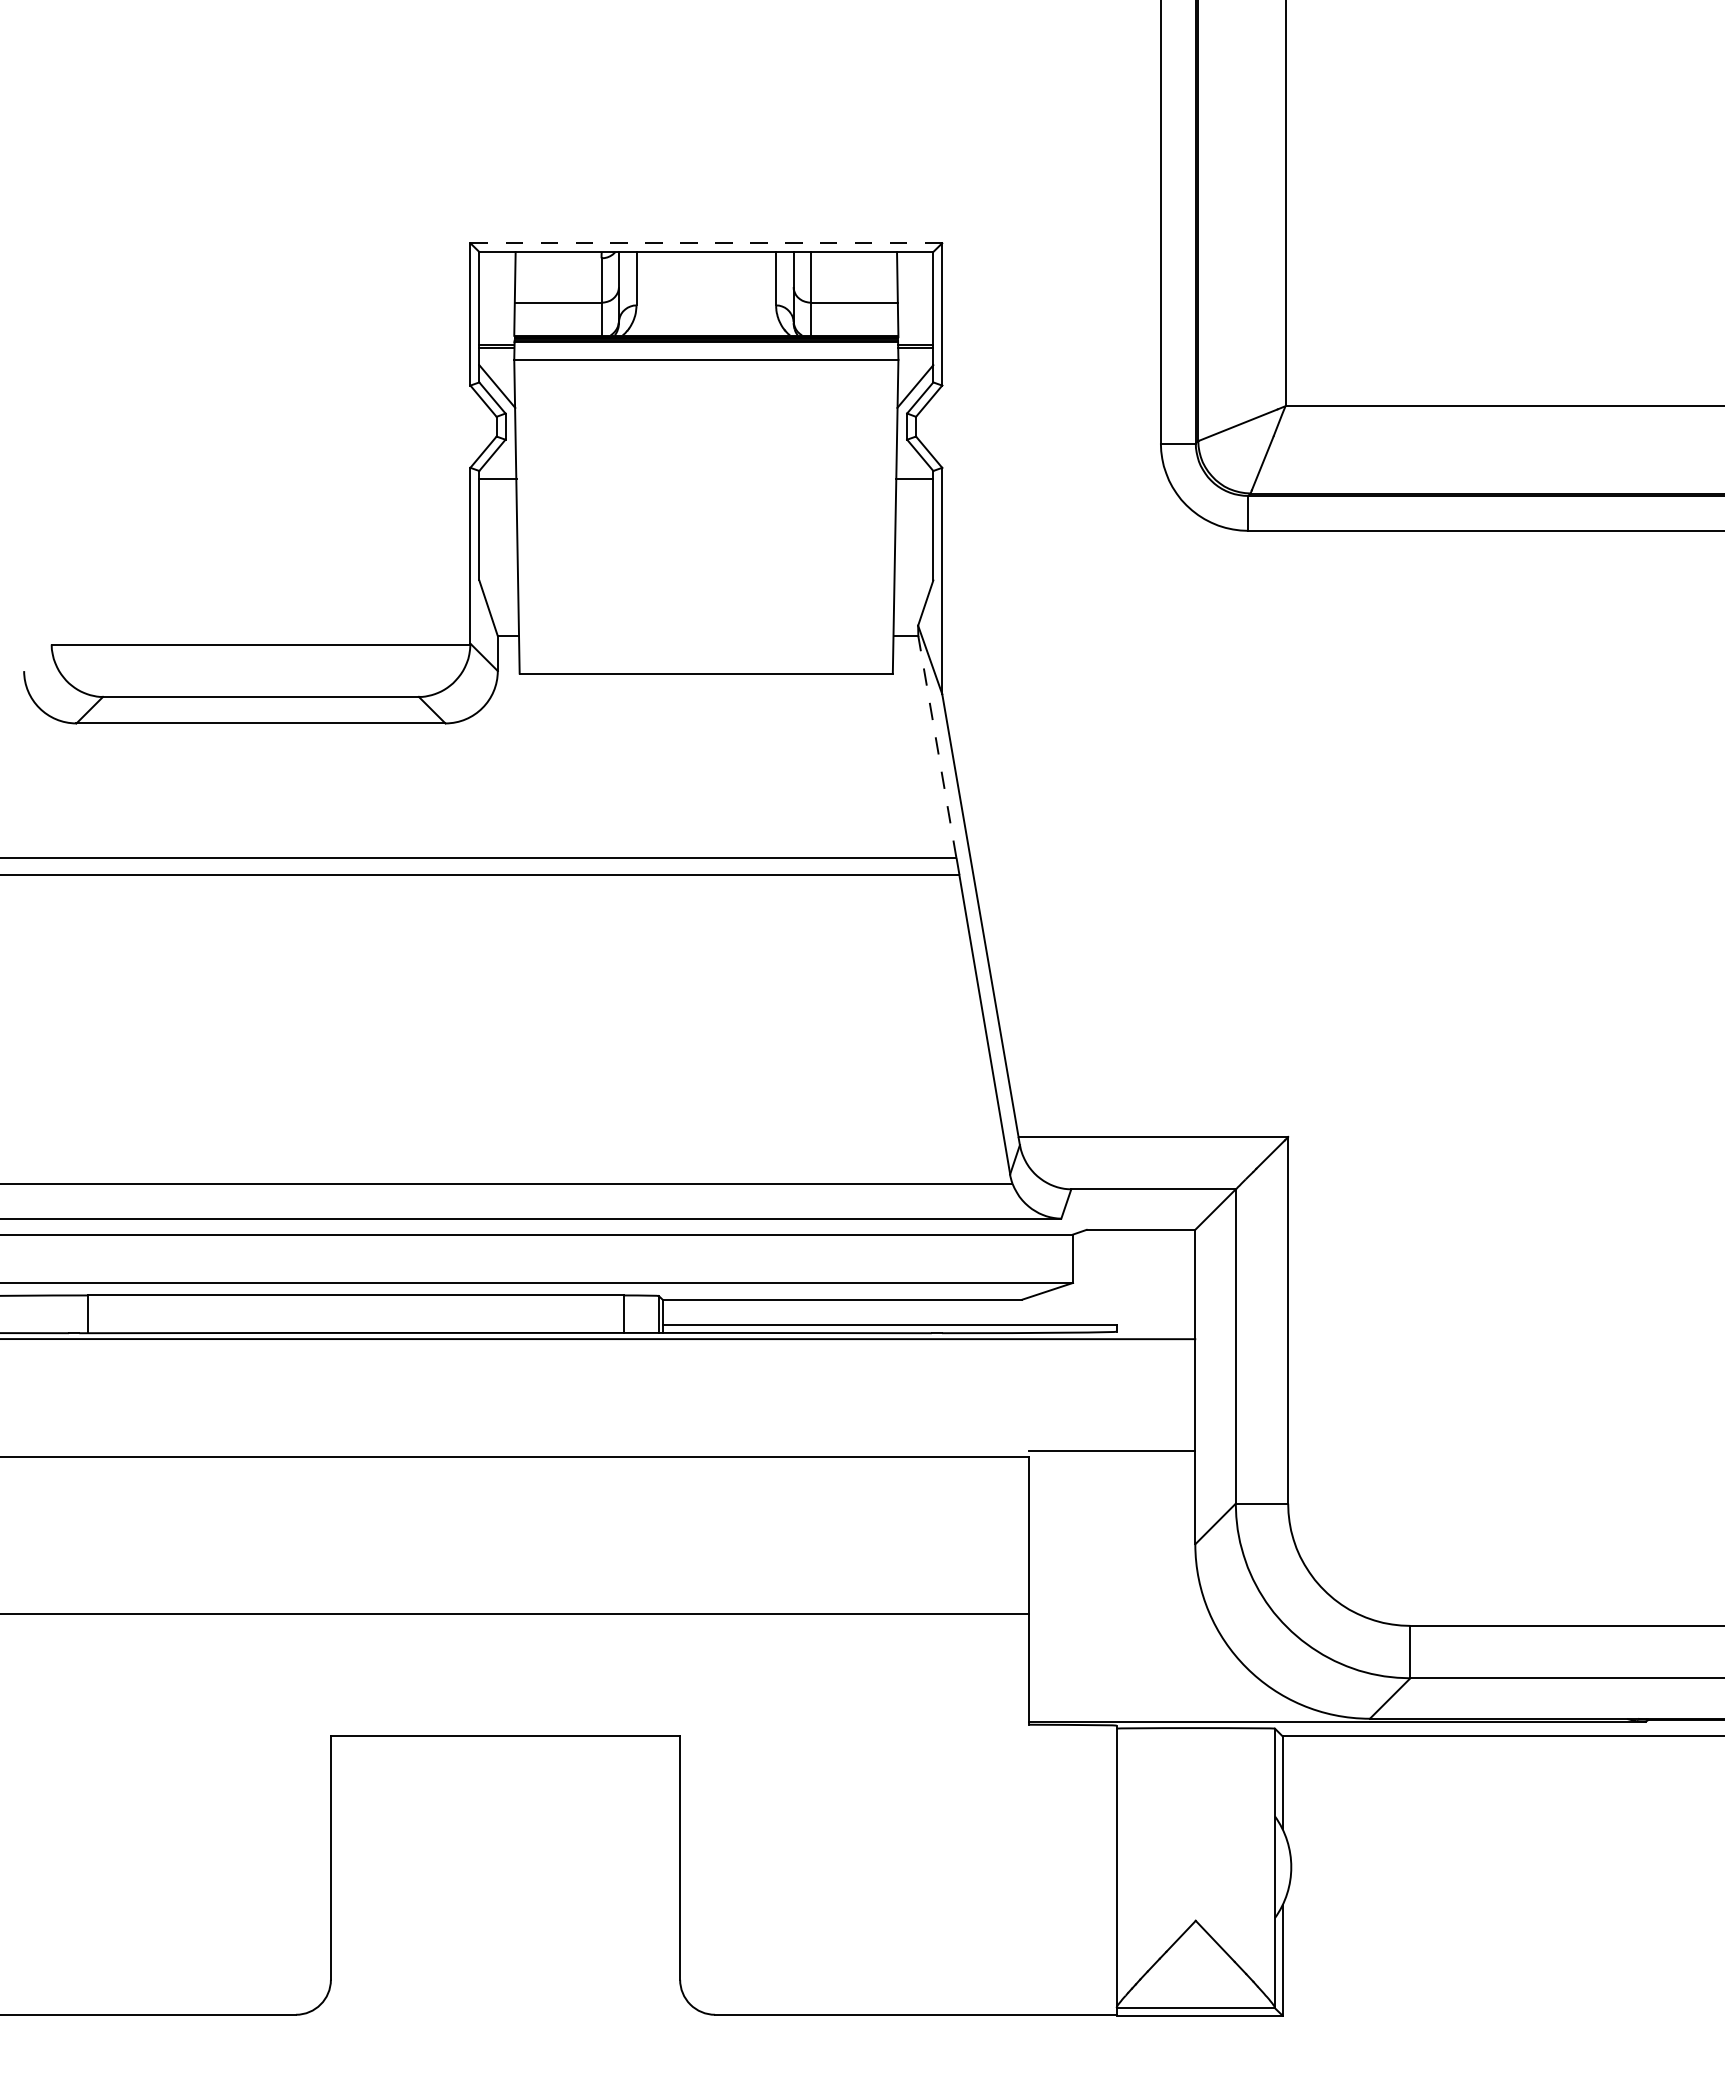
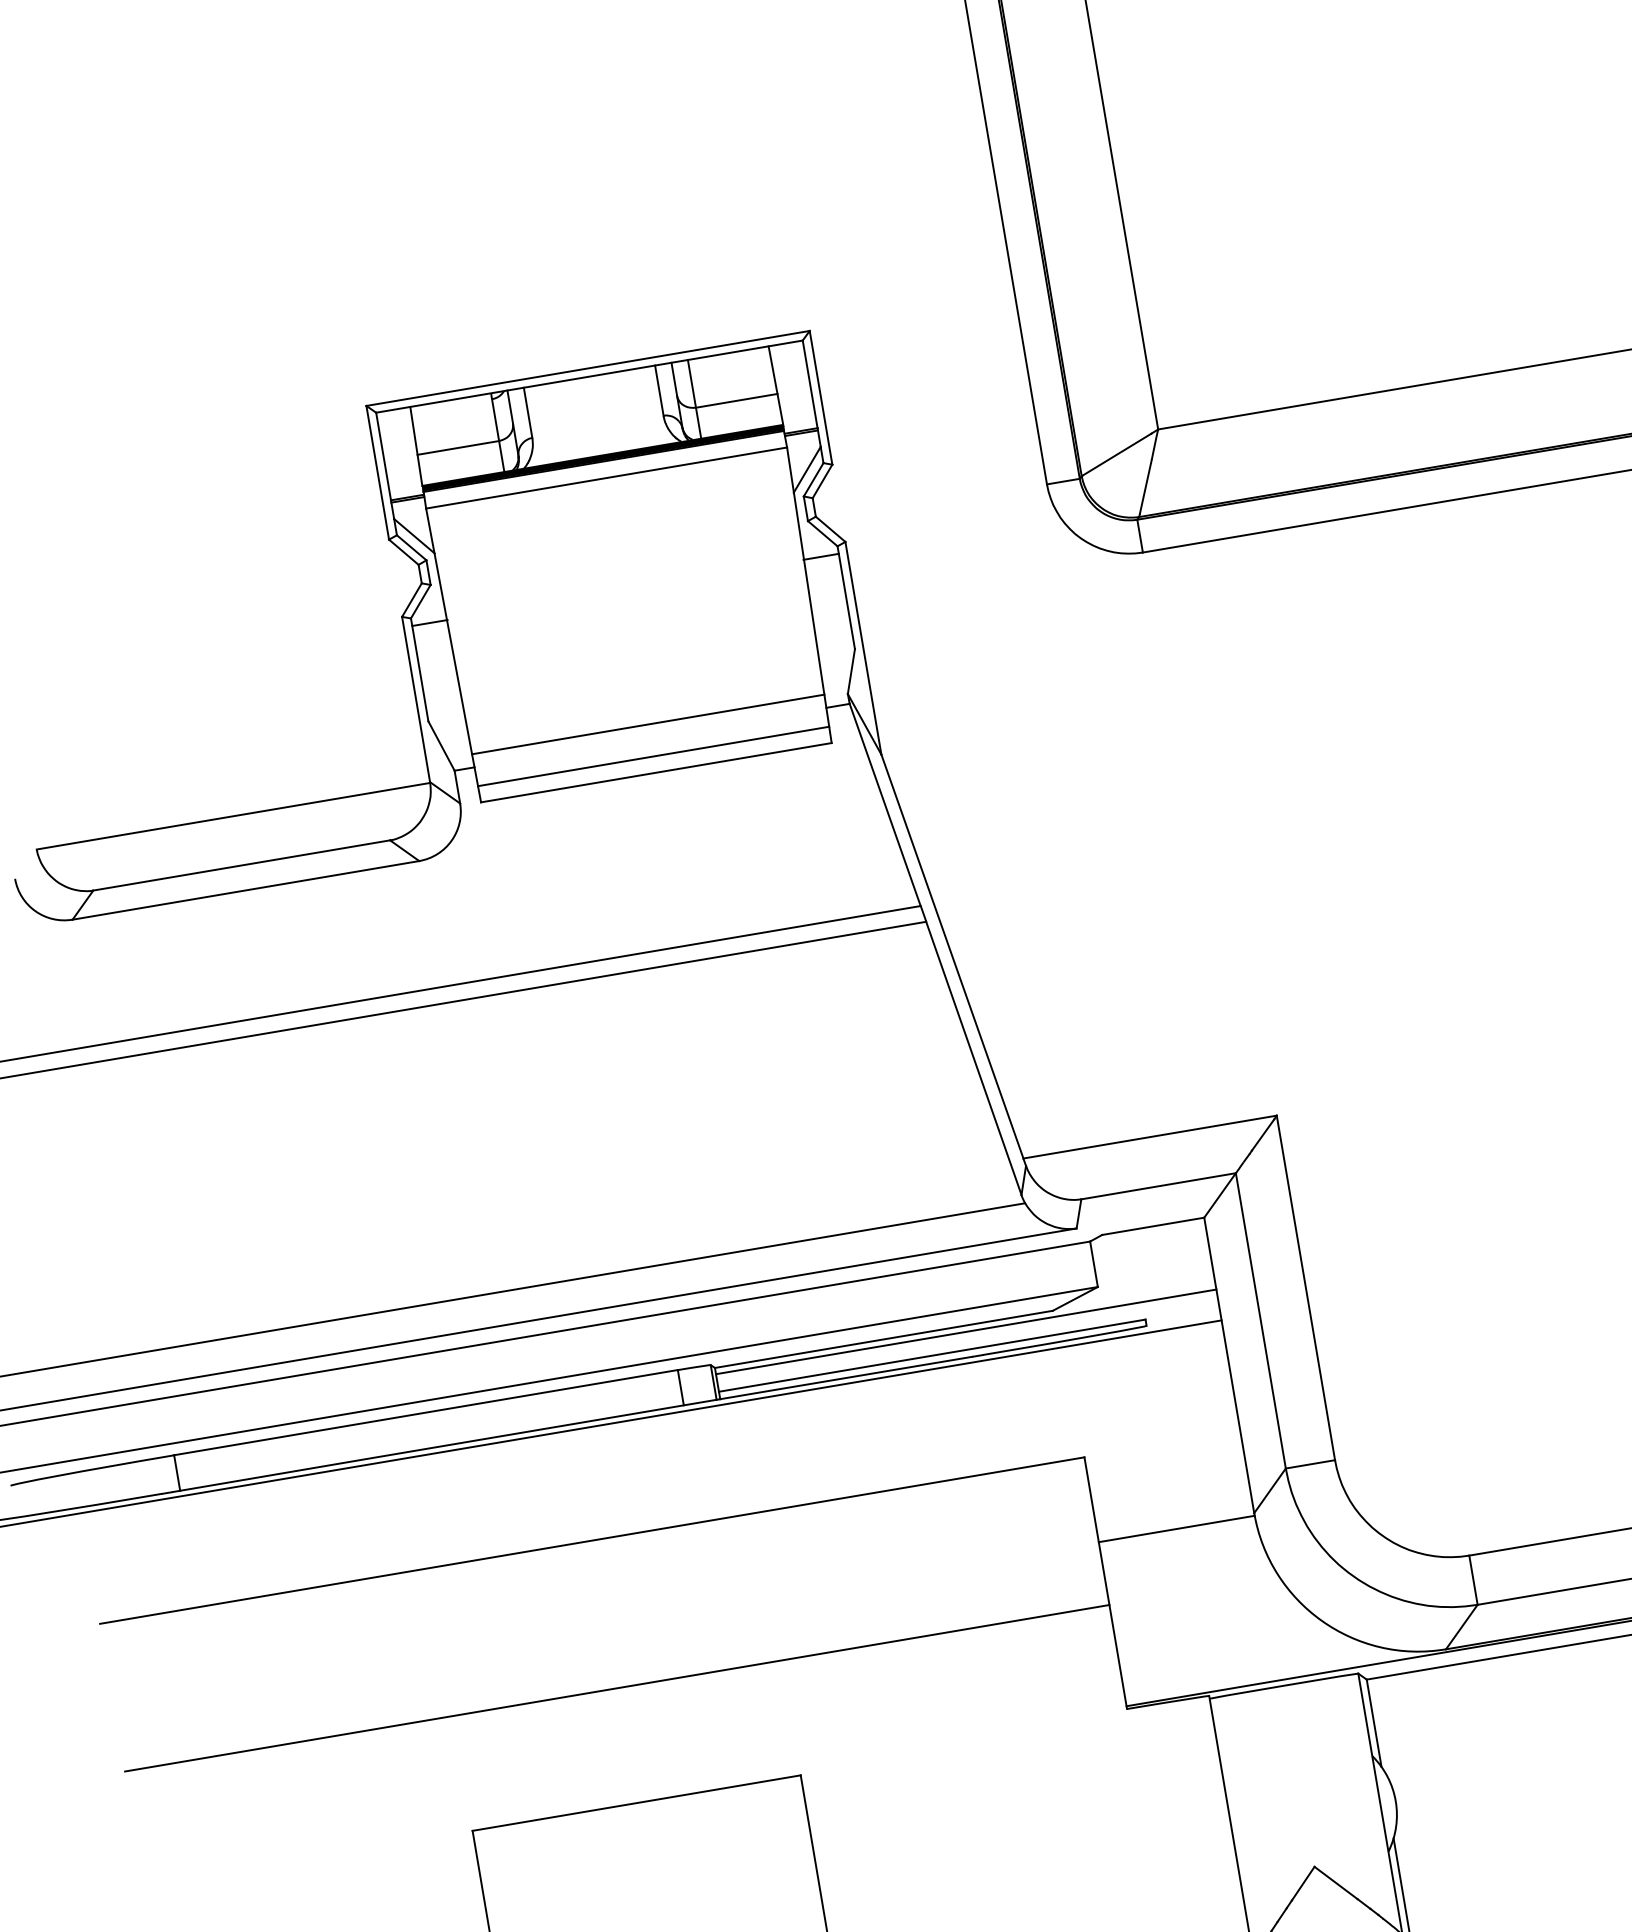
line: (706, 243) -> (588, 368), dashed -> solid
line: (705, 622) -> (647, 724), added
line: (706, 656) -> (653, 756), added
line: (937, 746) -> (885, 804), dashed -> solid
line: (928, 1306) -> (965, 1332), added
line: (1112, 1451) -> (1176, 1529), moved

